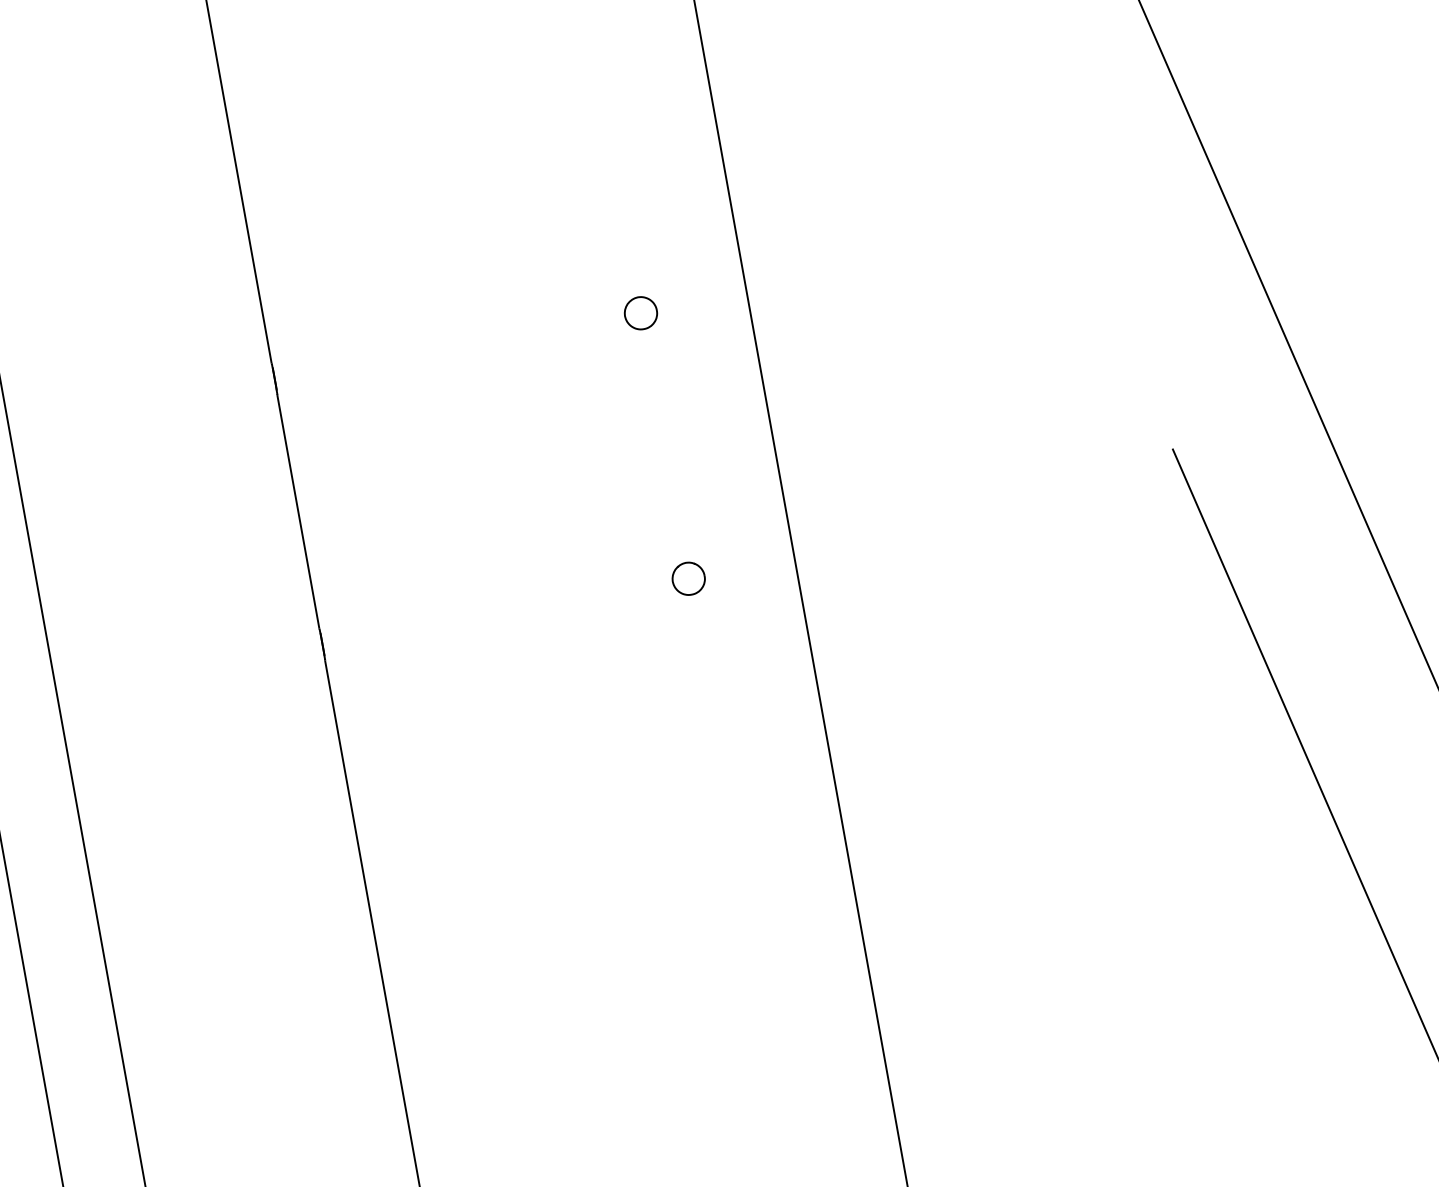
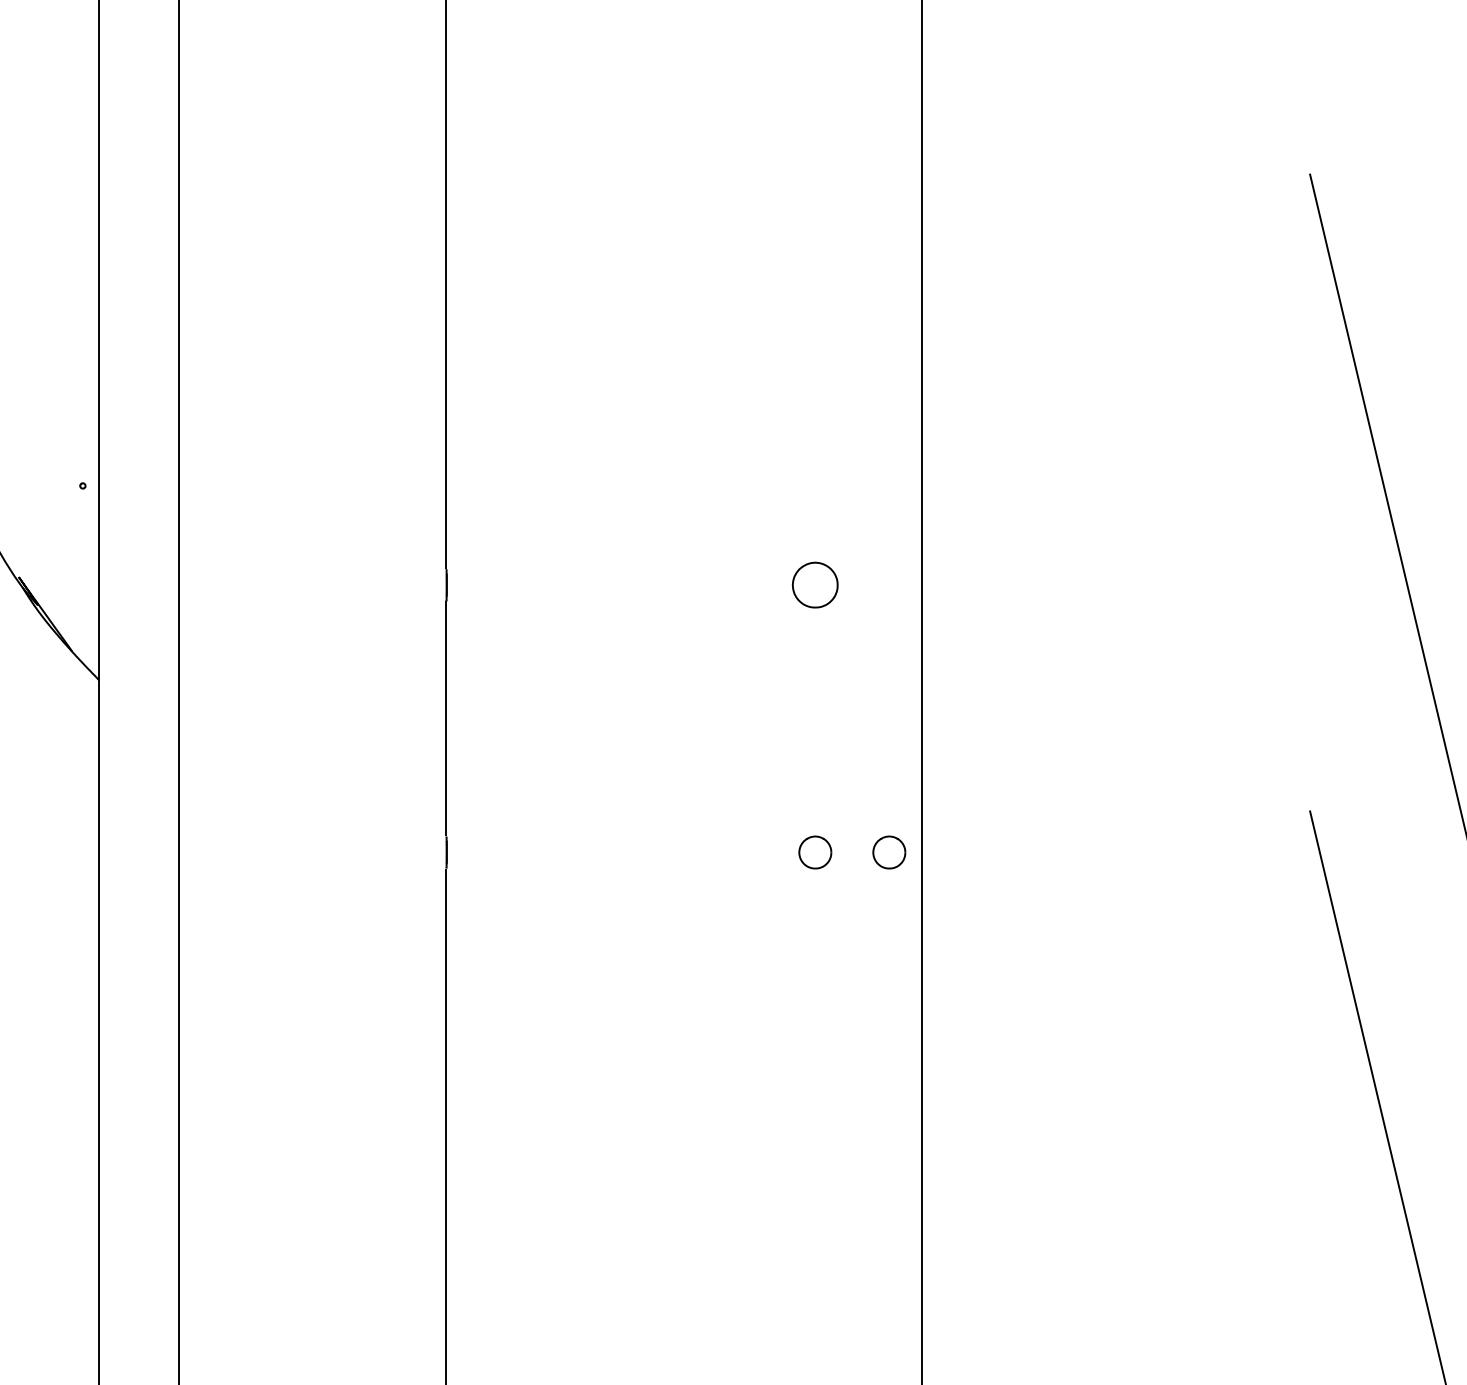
part: (641, 313) -> (815, 585), size x1.4
part: (762, 565) -> (889, 852), added

